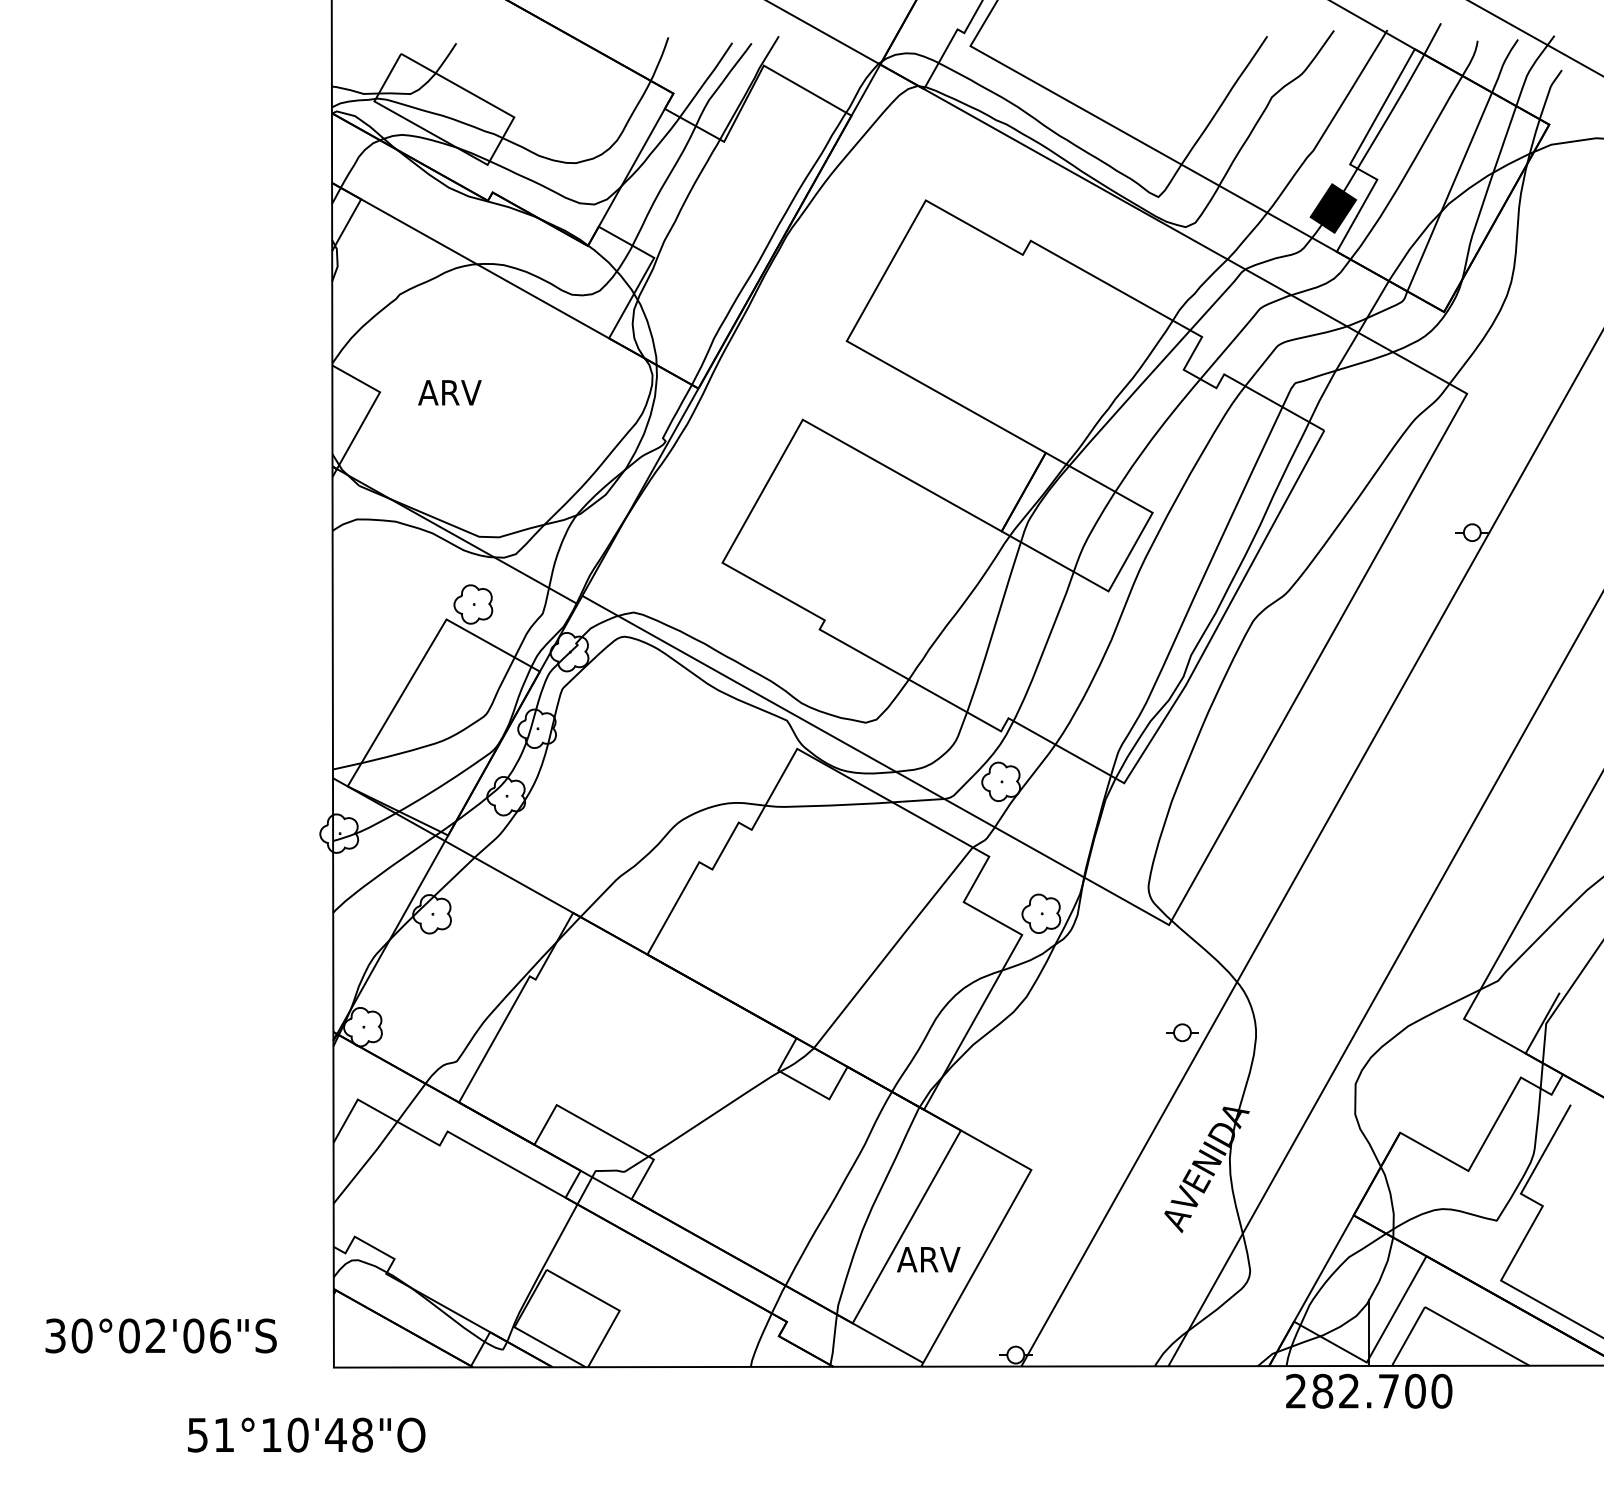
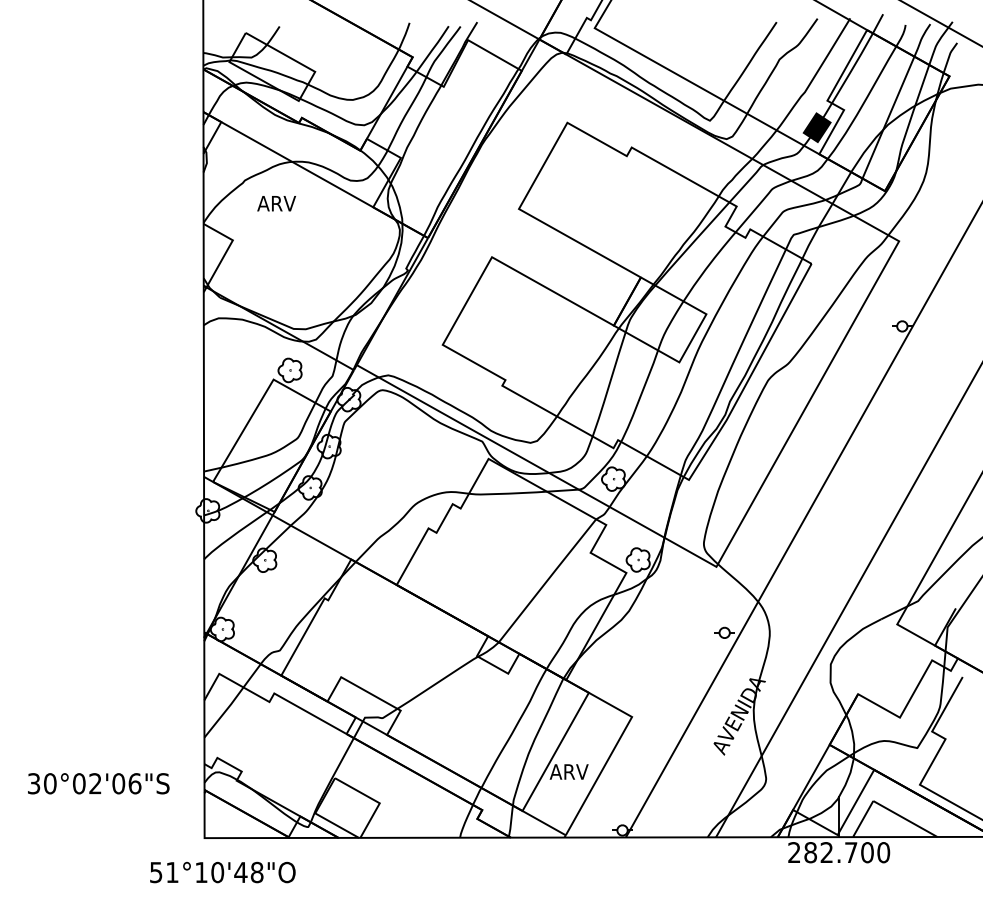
text: (449, 392) -> (276, 203), moved
text: (160, 1335) -> (98, 783), moved
text: (305, 1435) -> (222, 872), moved

